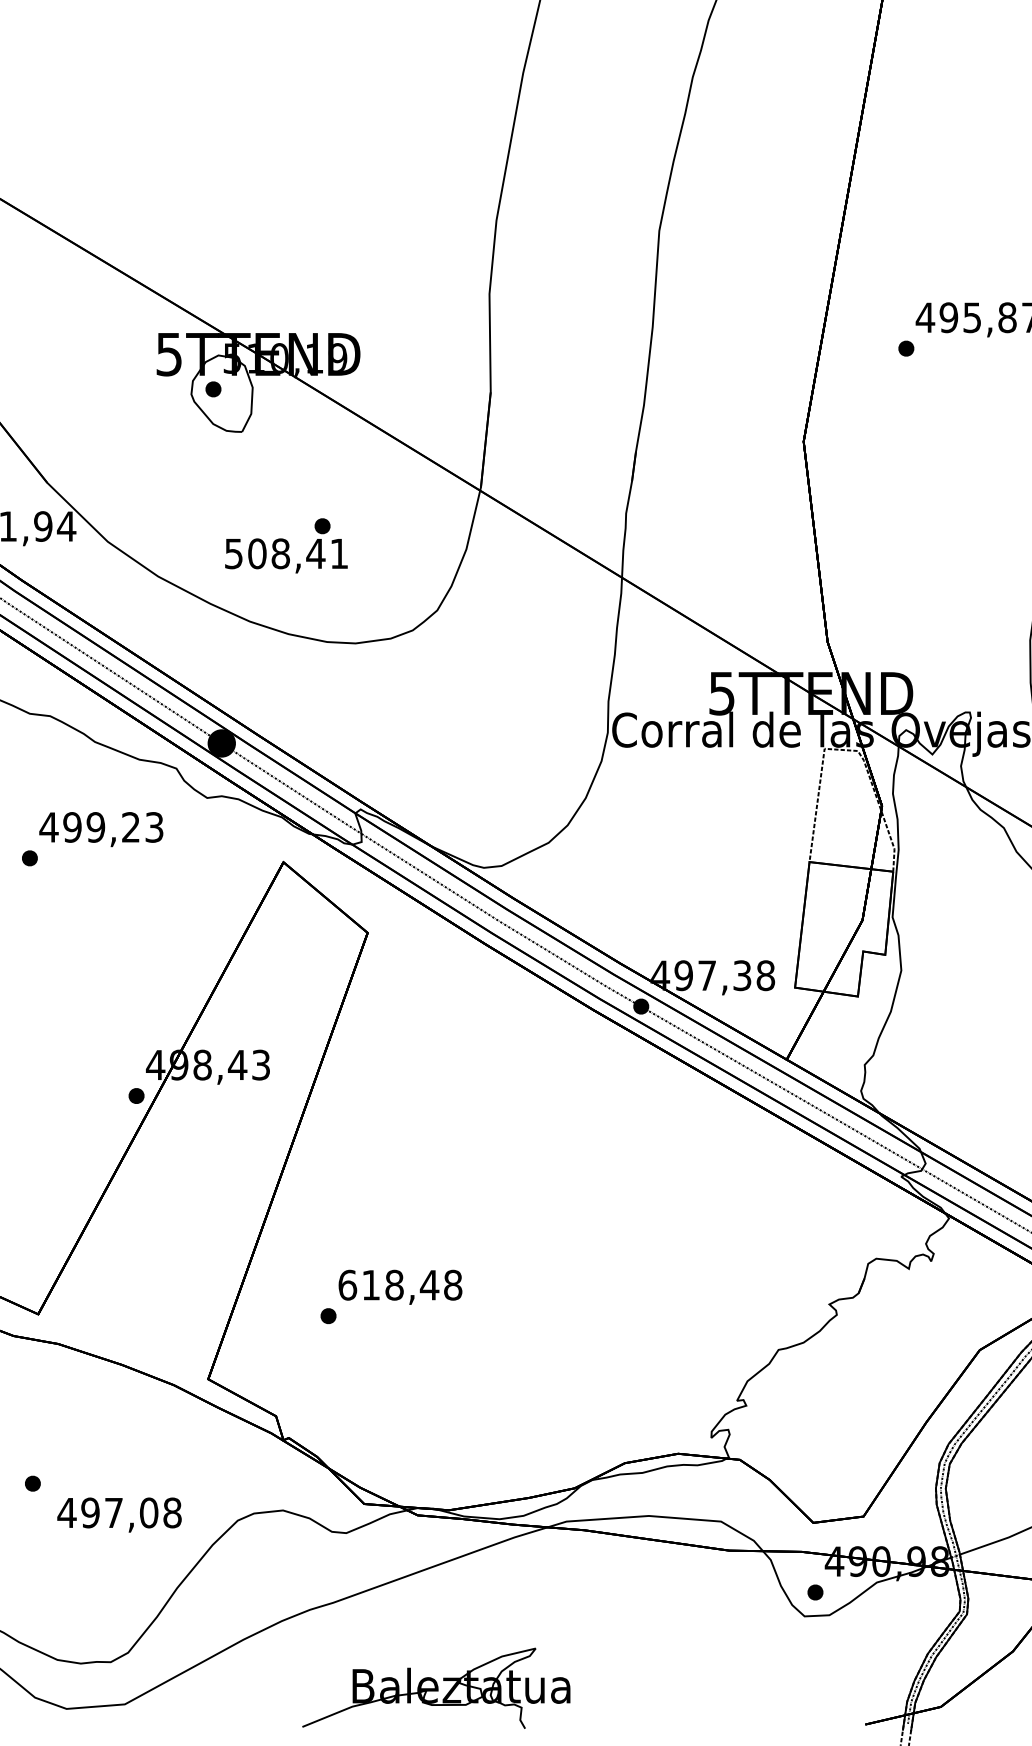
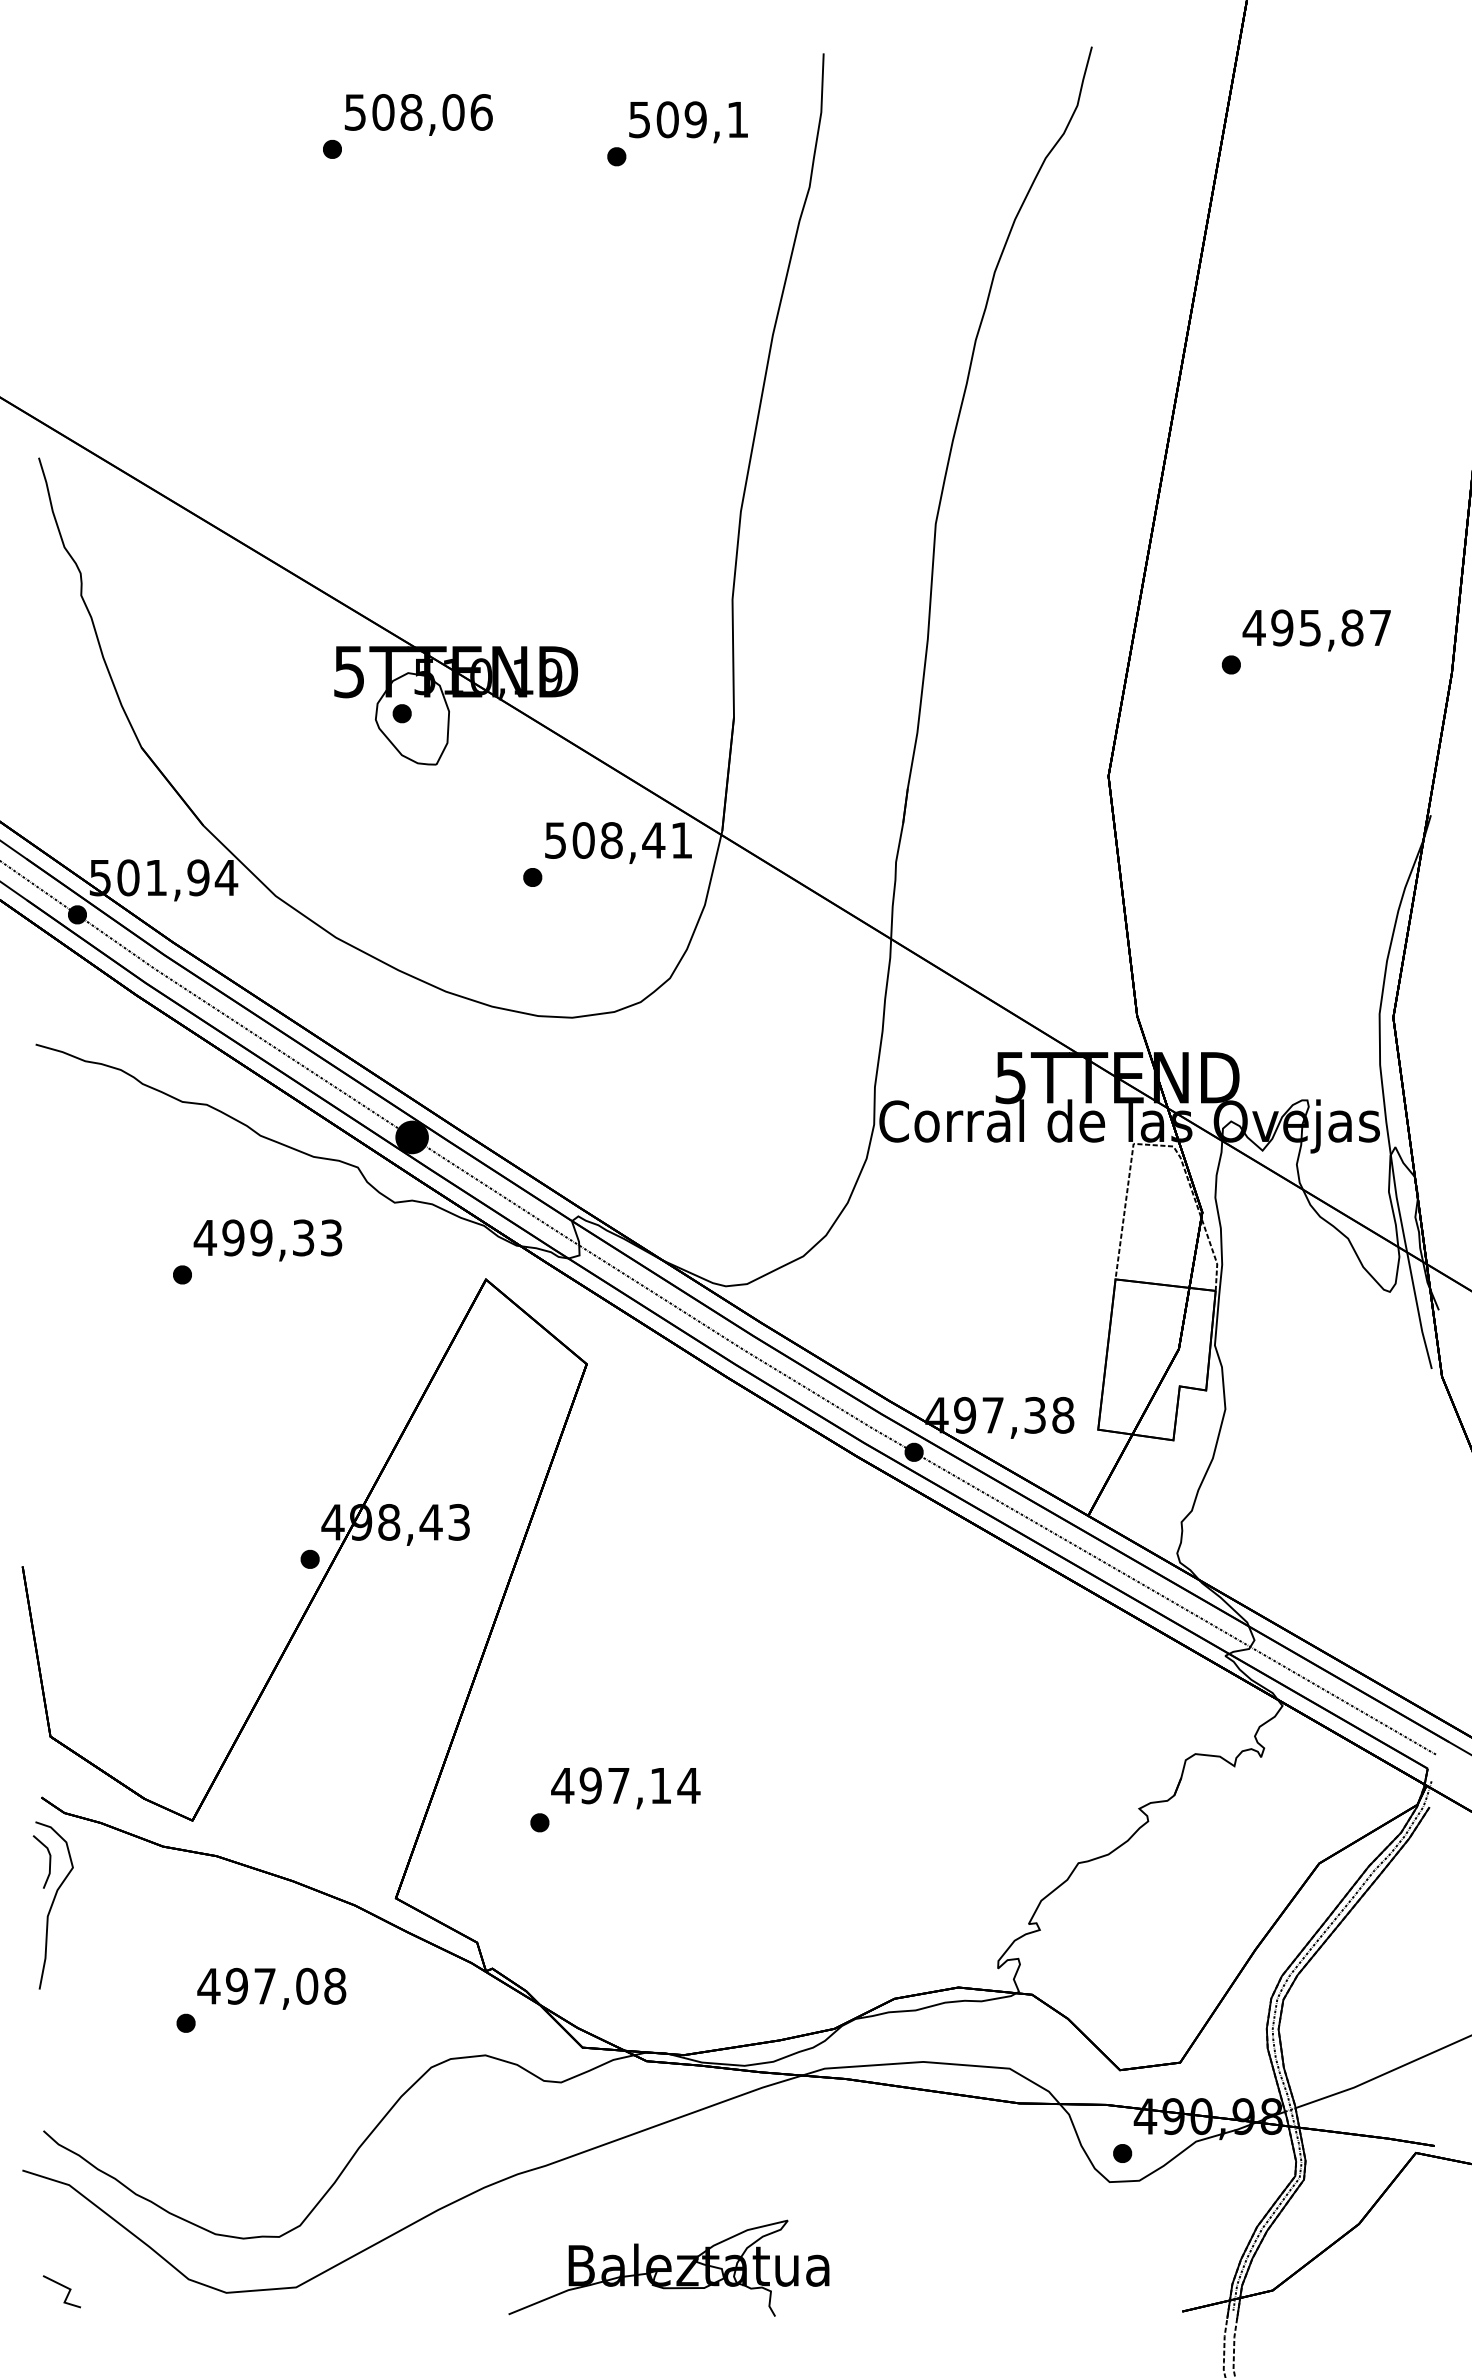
text: (286, 555) -> (618, 842), moved
text: (131, 827) -> (303, 1237), 499,23 -> 499,33
text: (400, 1284) -> (625, 1785), 618,48 -> 497,14
text: (119, 1514) -> (271, 1988), moved

